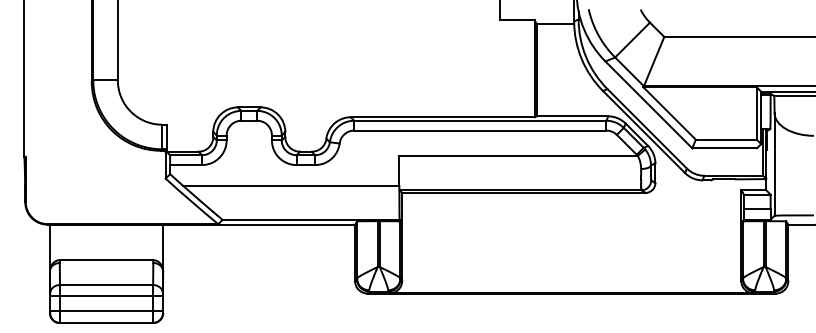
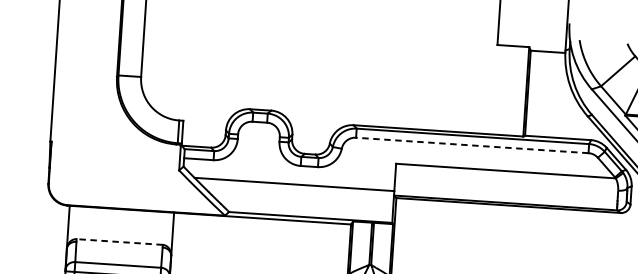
line: (479, 130) -> (471, 145), solid -> dashed
line: (106, 260) -> (119, 242), solid -> dashed

